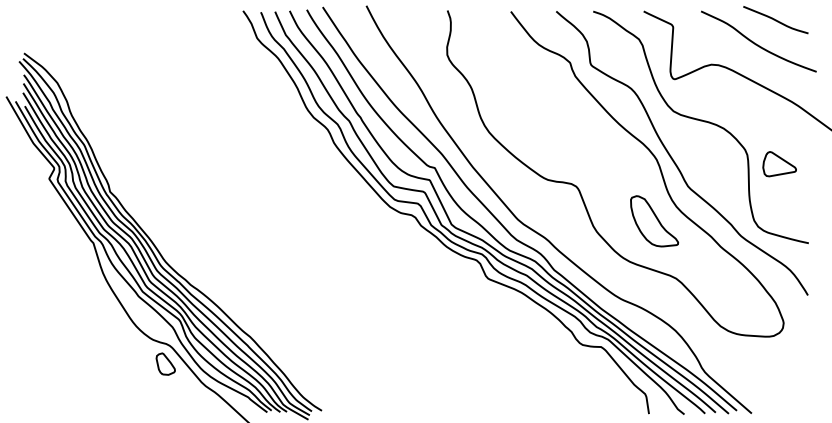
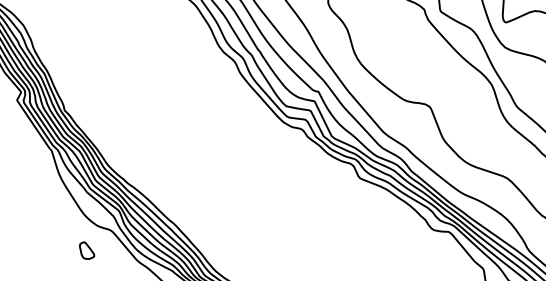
part: (654, 221) -> (490, 133), removed
part: (165, 363) -> (86, 250), moved

